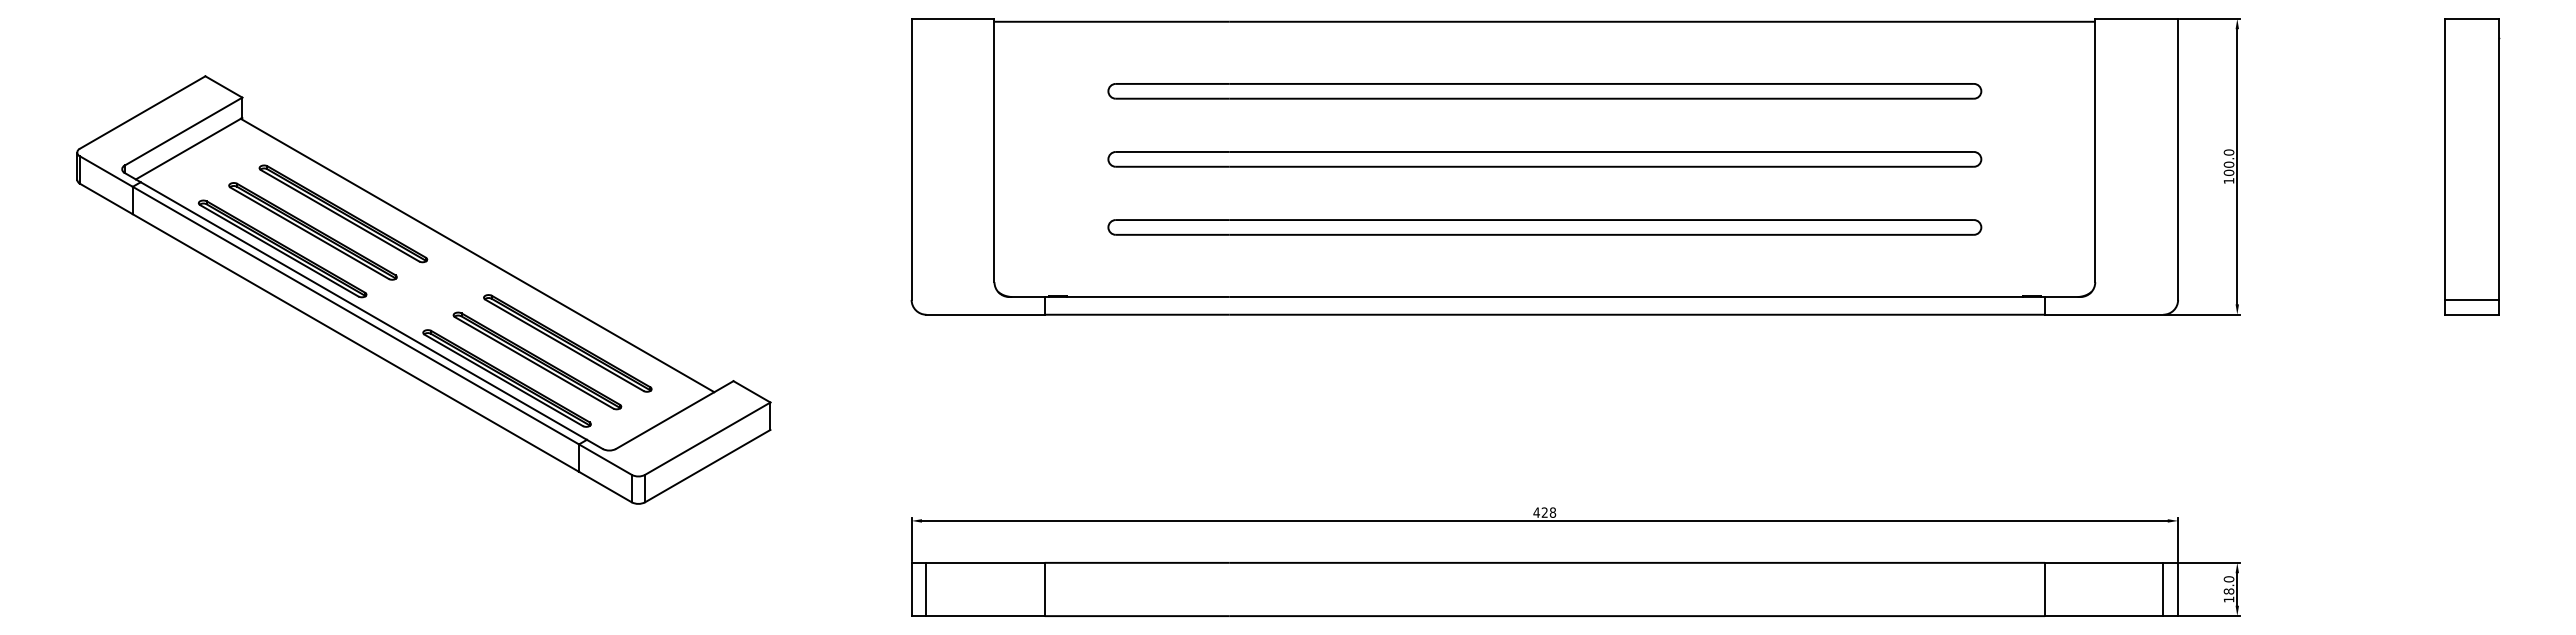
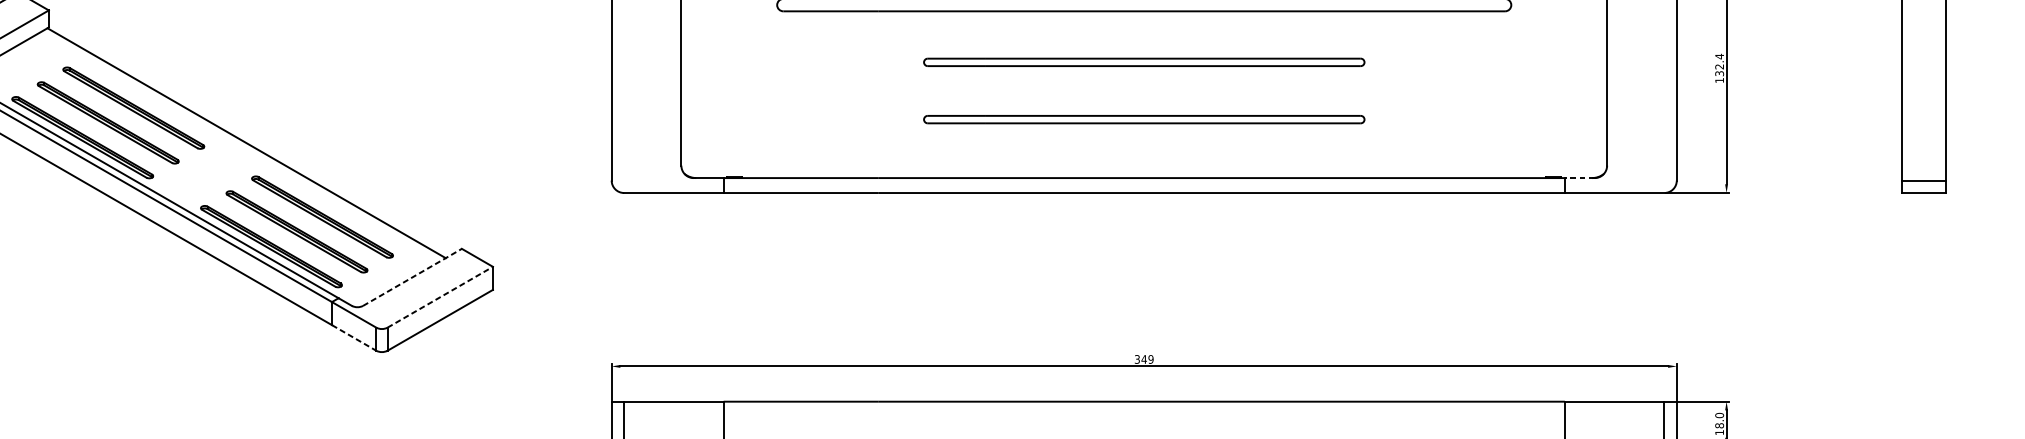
part: (1544, 159) -> (1143, 62), size x0.6
text: (2228, 162) -> (1719, 64), 100.0 -> 132.4
part: (1544, 227) -> (1143, 119), size x0.6
line: (2062, 296) -> (1579, 177), solid -> dashed
line: (674, 415) -> (412, 277), solid -> dashed
line: (708, 438) -> (440, 297), solid -> dashed
line: (605, 487) -> (354, 338), solid -> dashed
text: (1544, 512) -> (1143, 359), 428 -> 349

